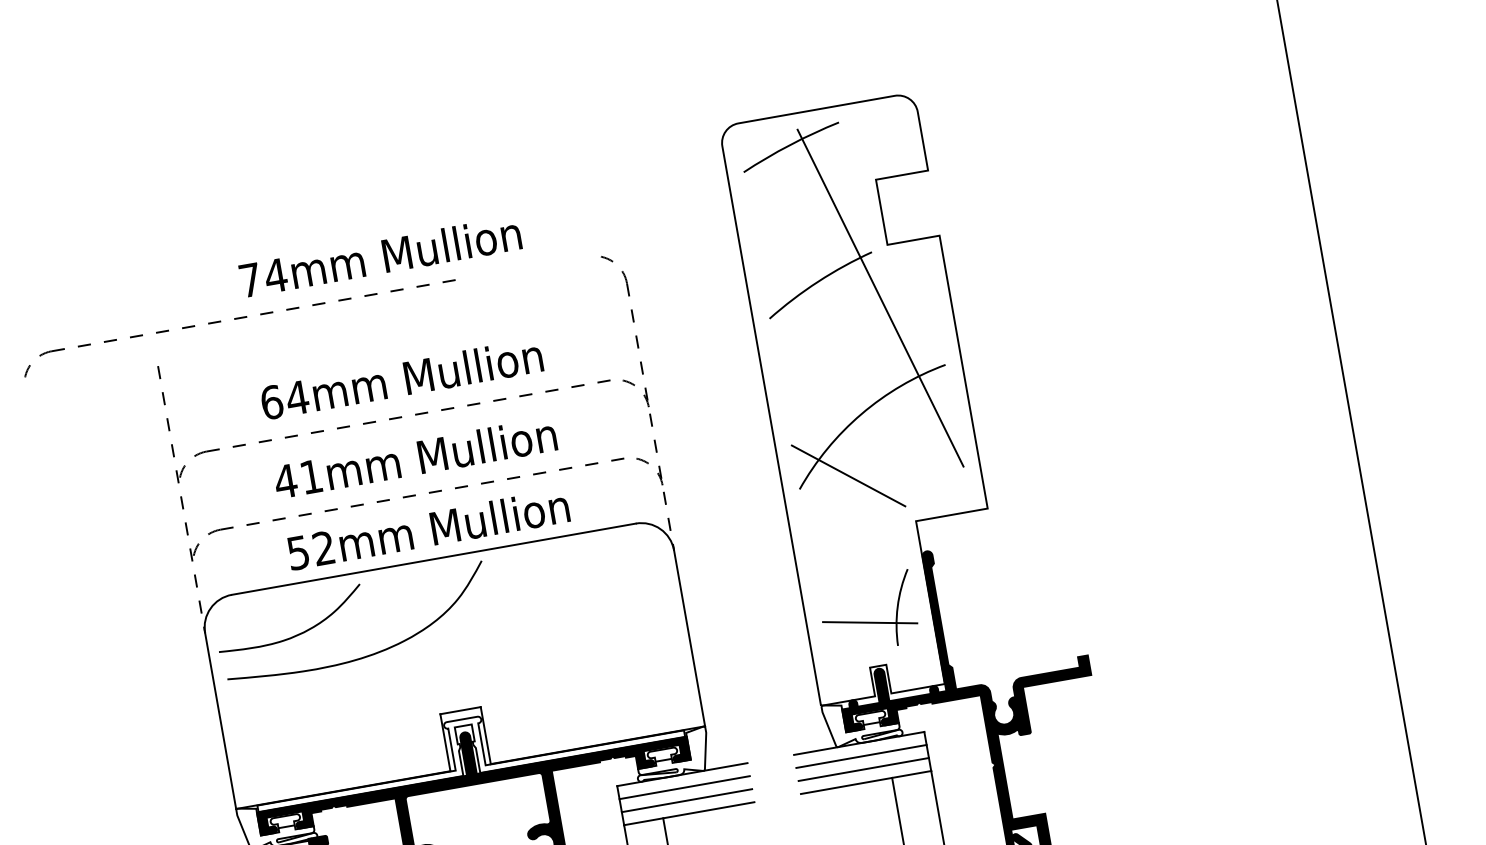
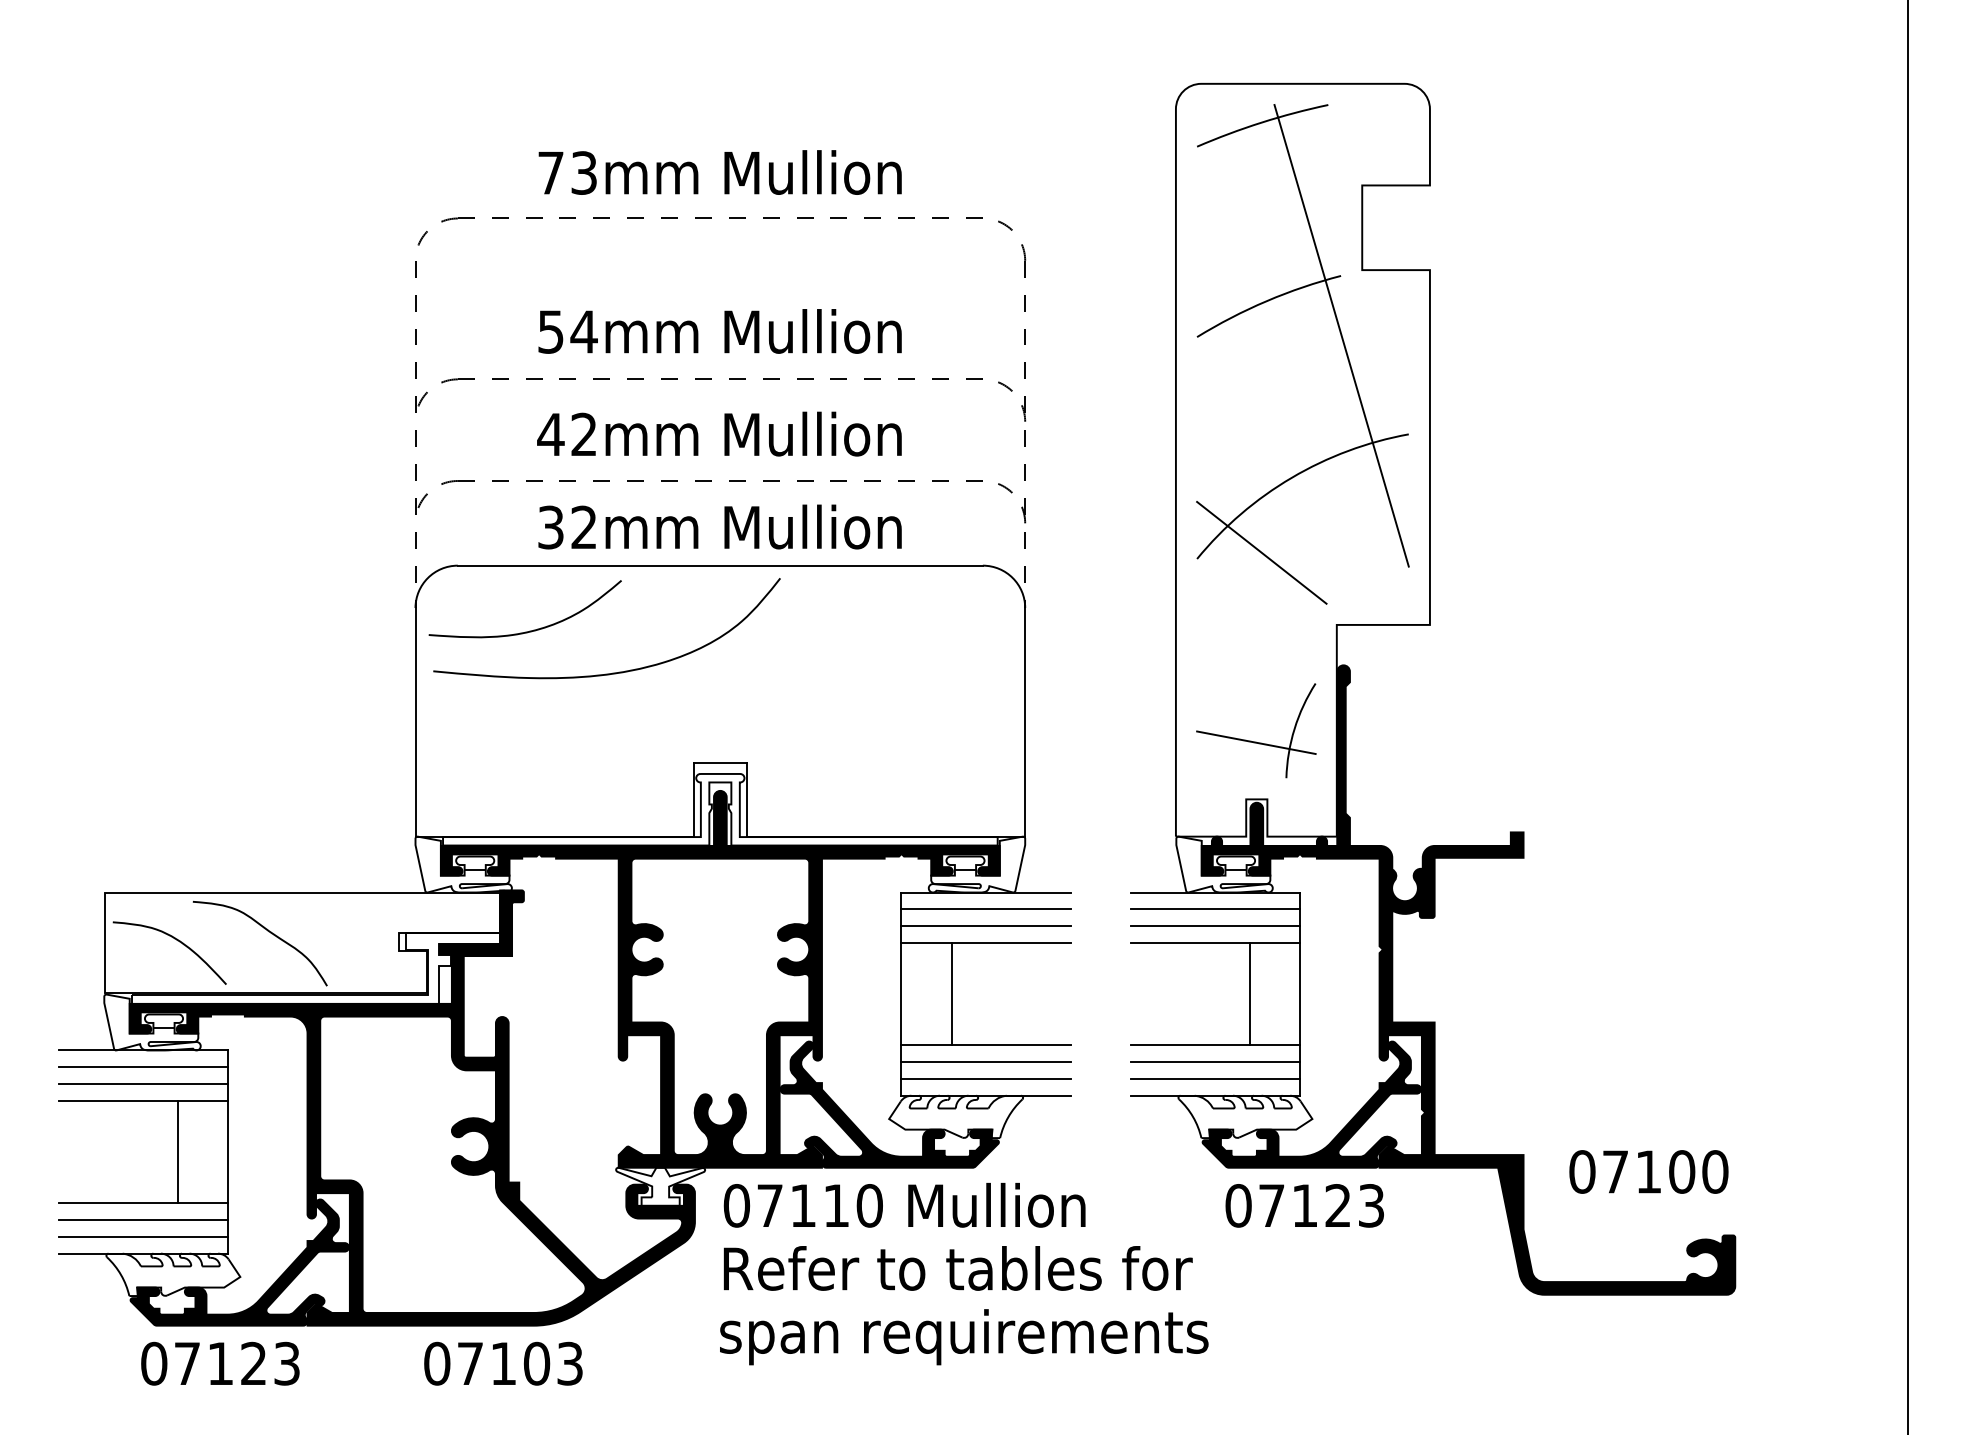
text: (275, 275) -> (583, 172), 74mm -> 73mm
part: (237, 318) -> (699, 218), moved
text: (272, 402) -> (551, 331), 64mm -> 54mm
text: (310, 476) -> (583, 433), 41mm -> 42mm
text: (298, 552) -> (551, 526), 52mm -> 32mm

